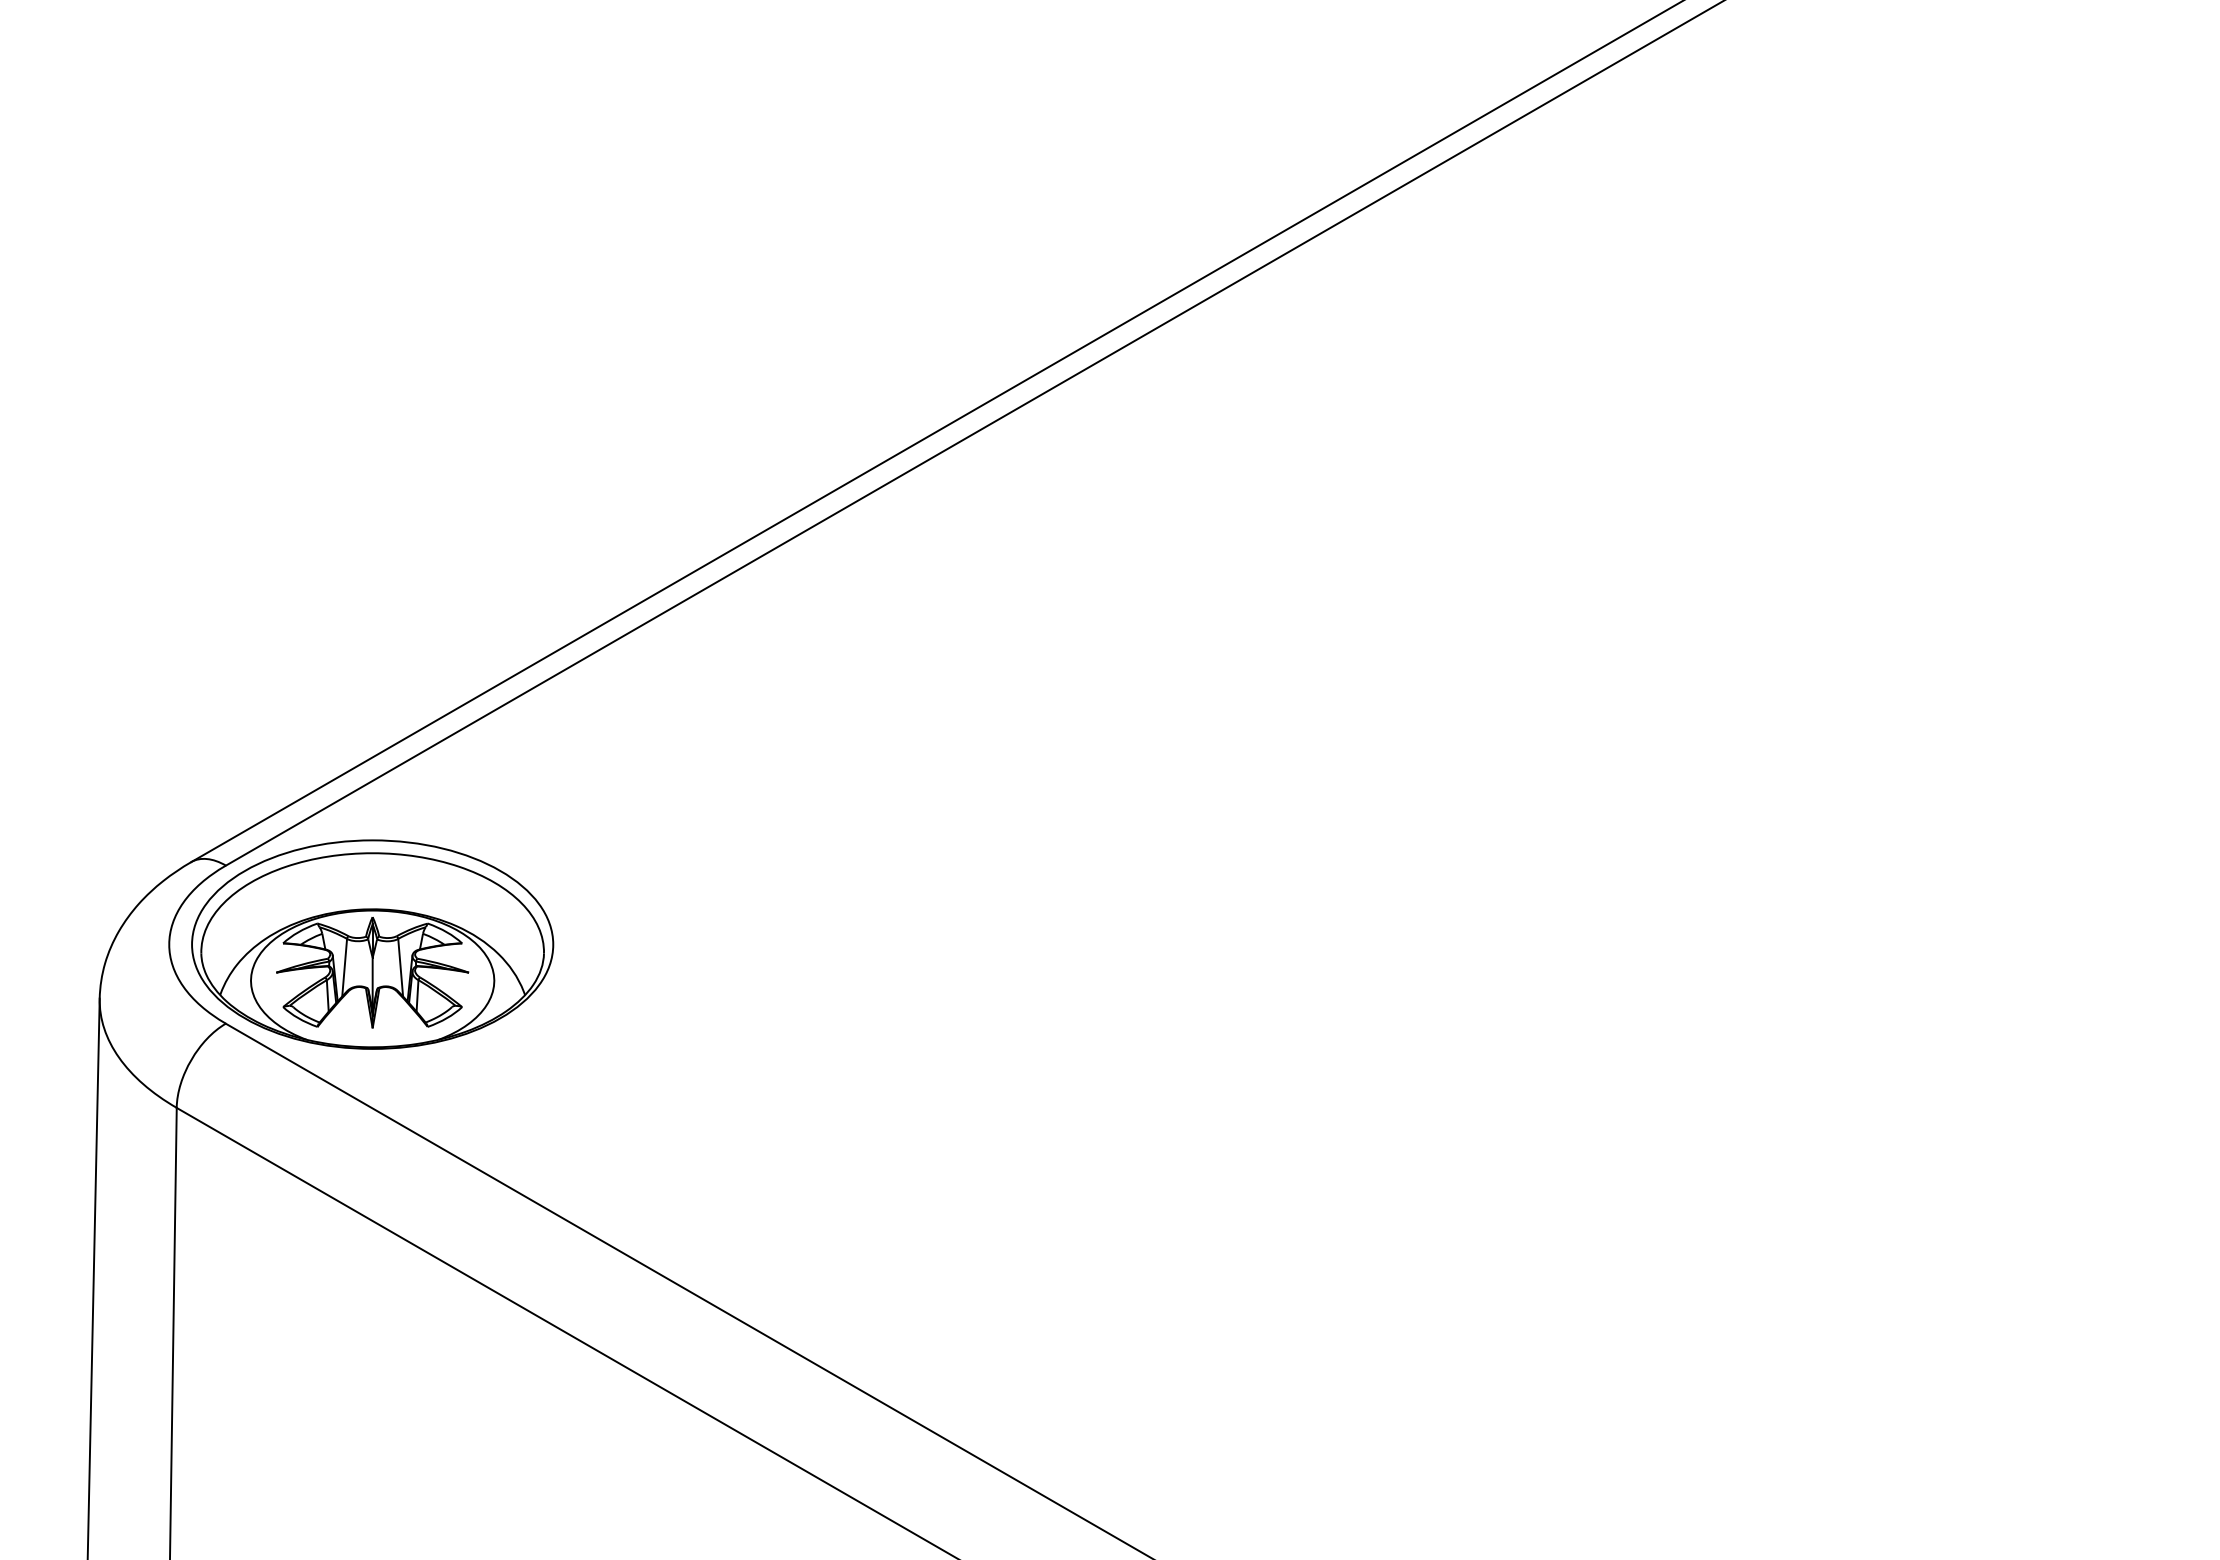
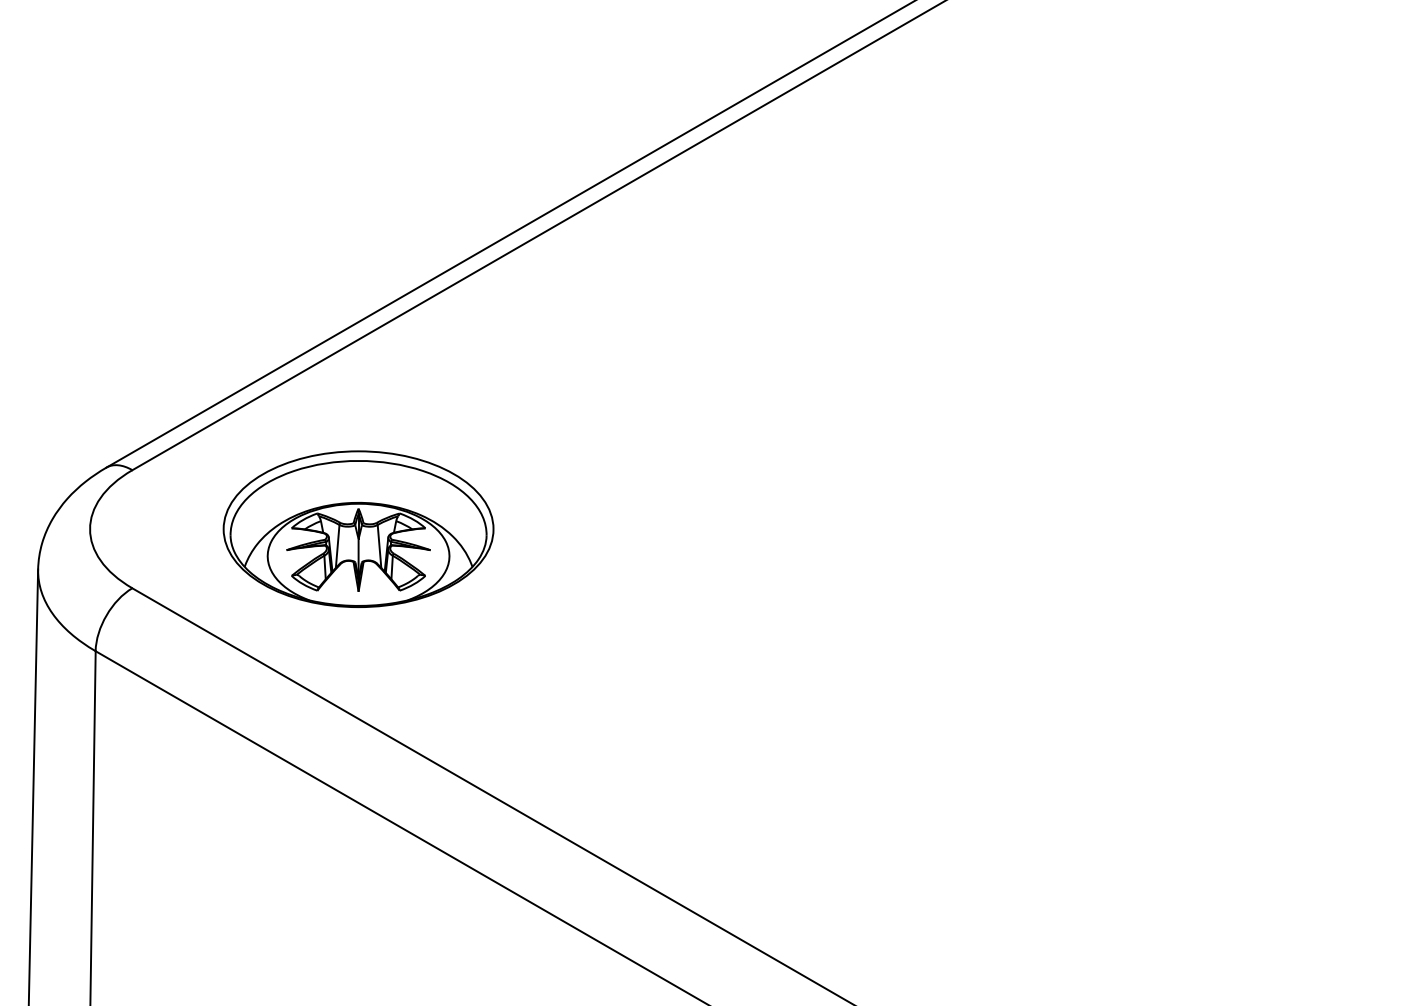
part: (372, 944) -> (358, 529), moved

